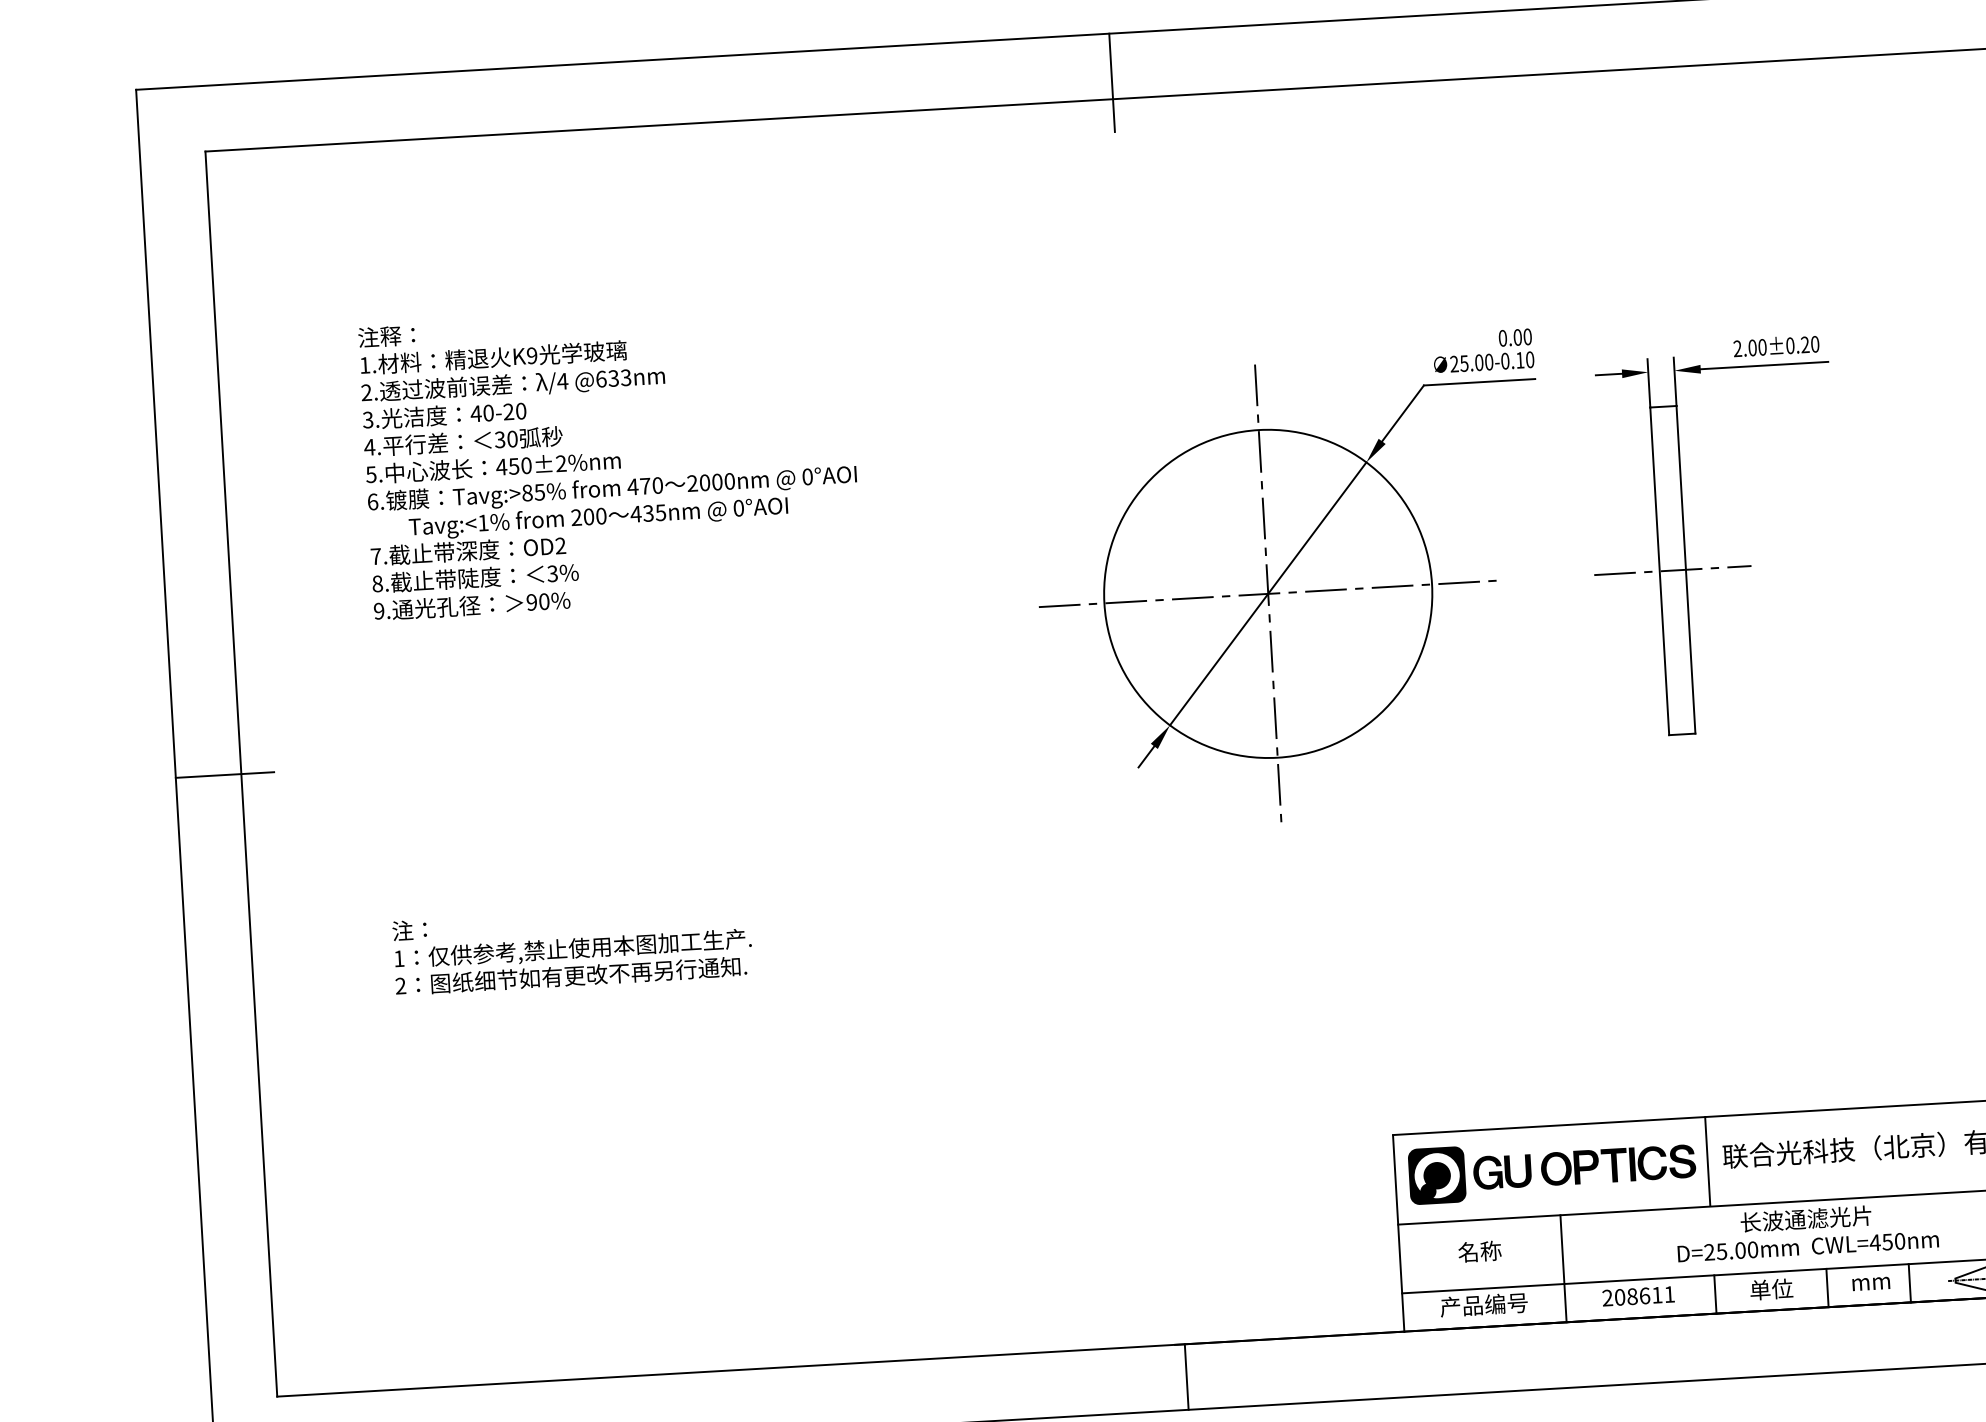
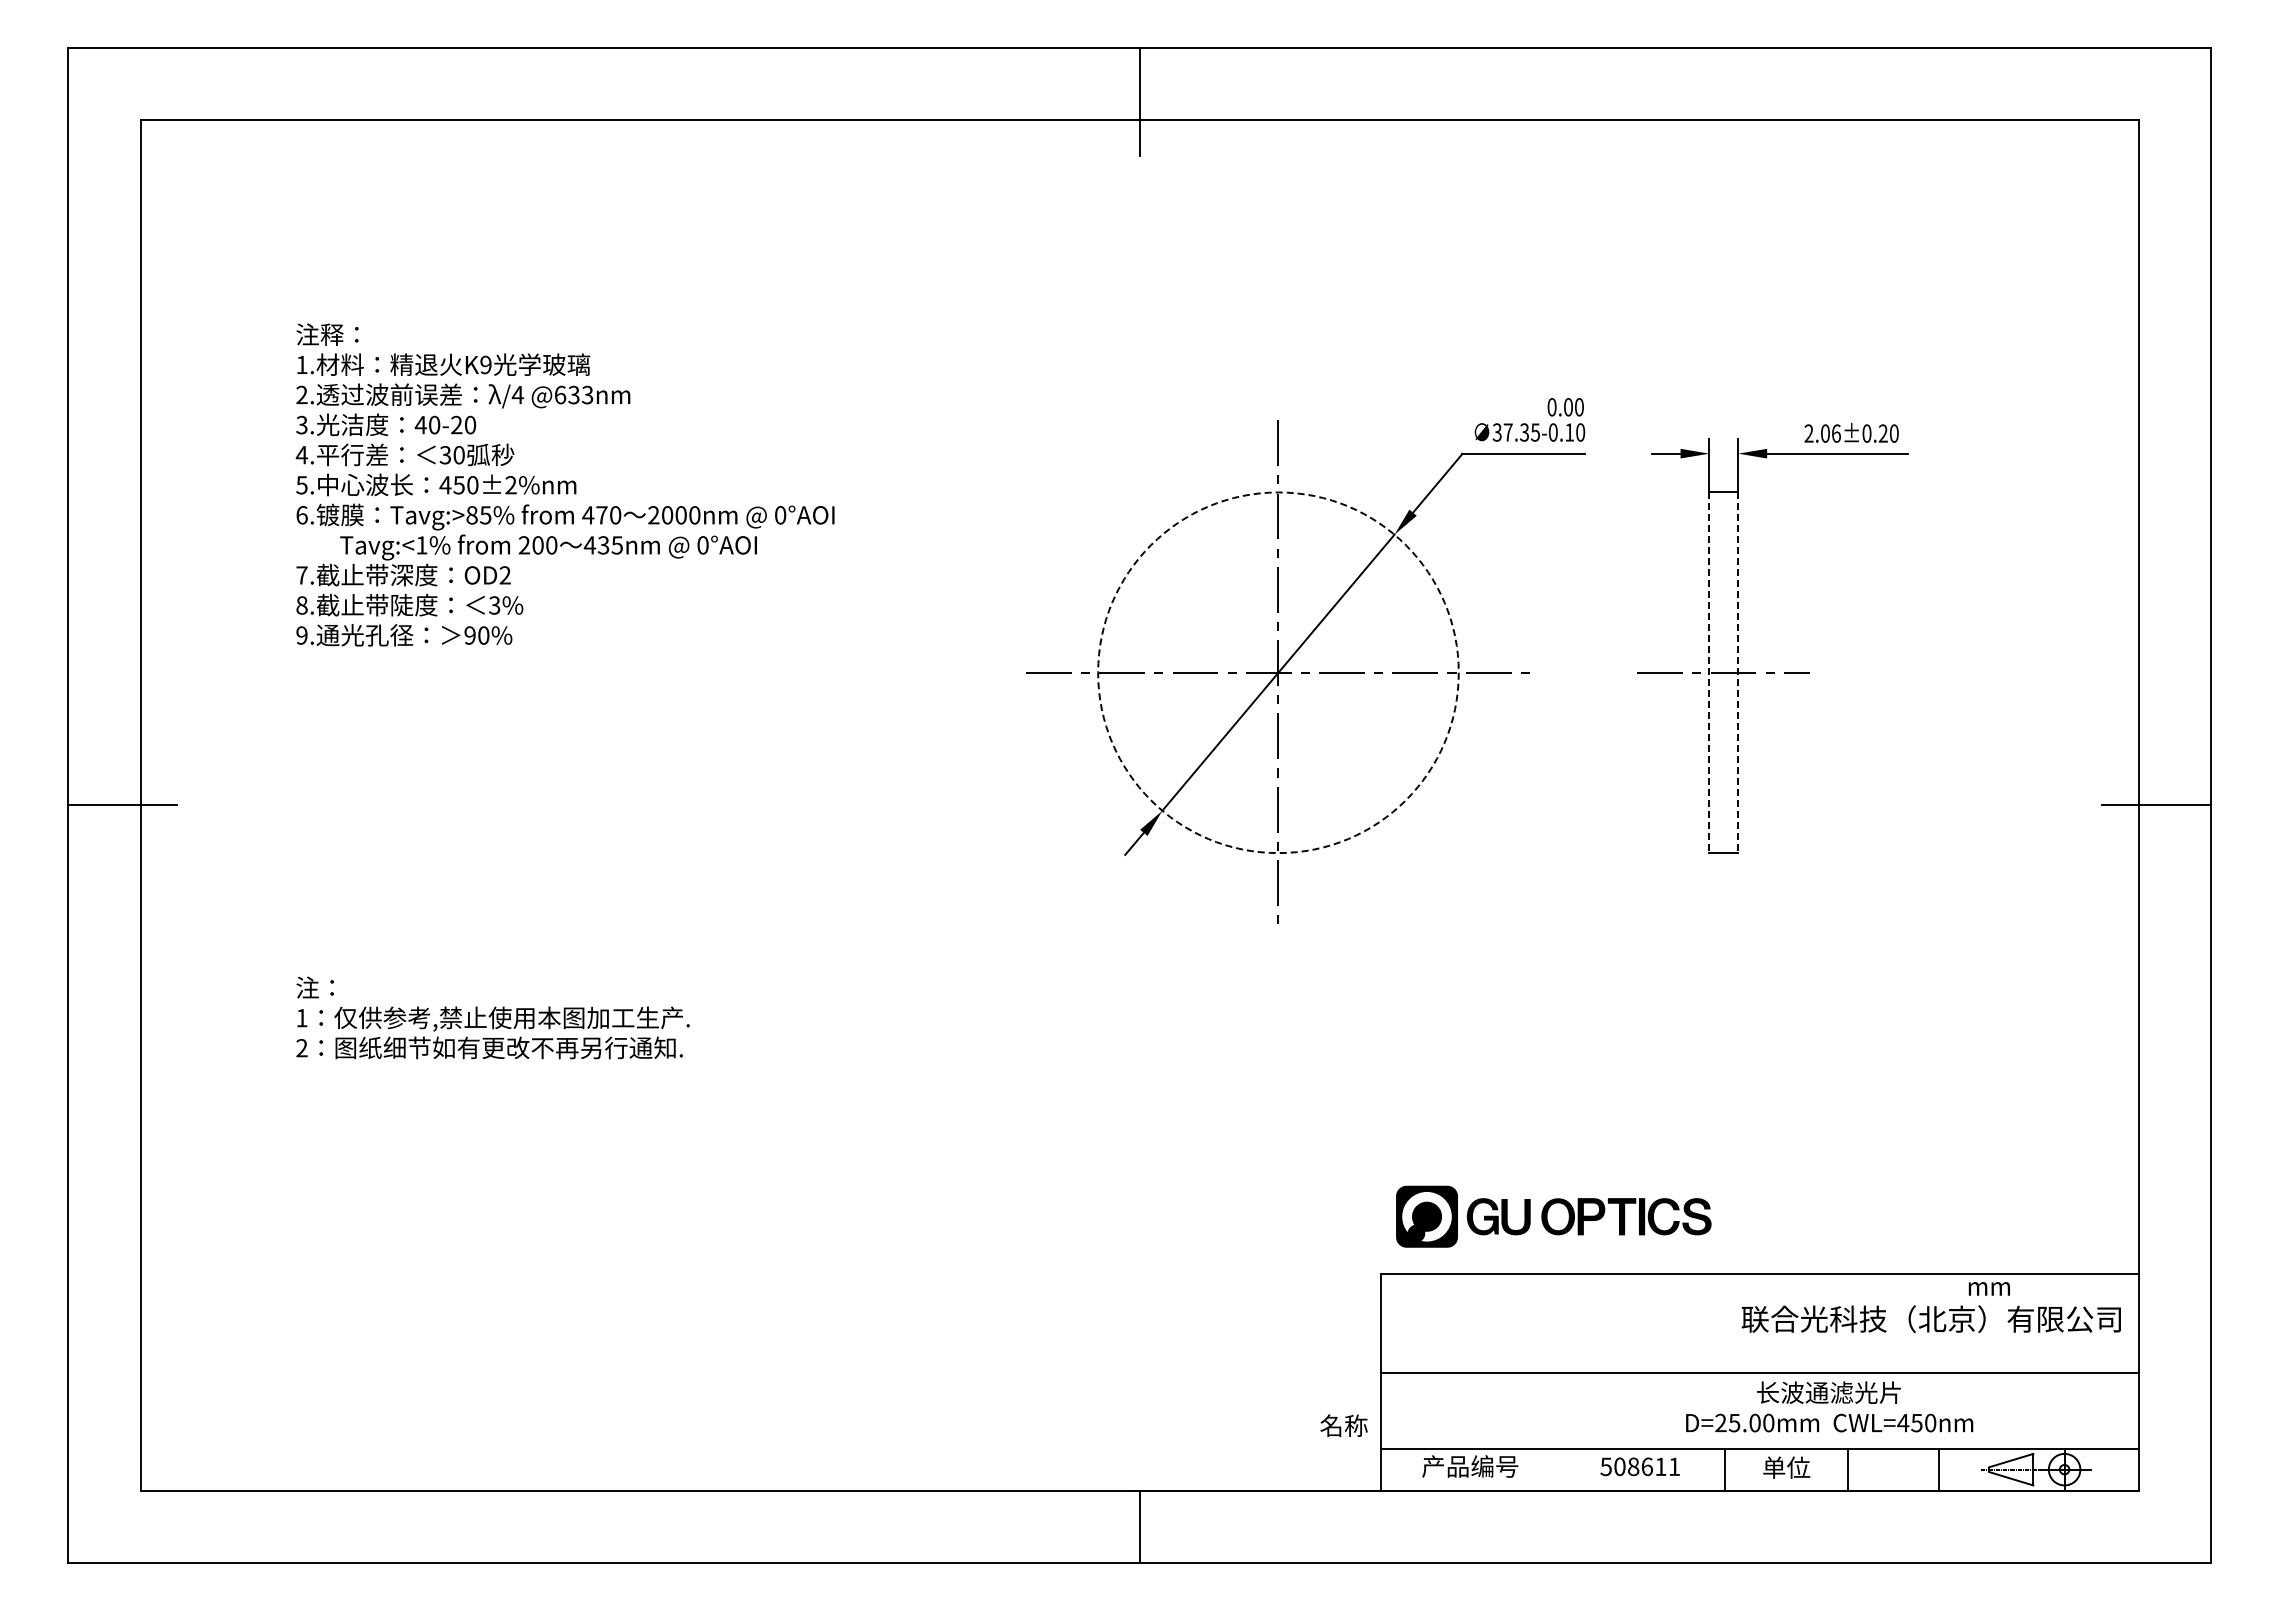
text: (1762, 347) -> (1836, 433), 2.00±0.20 -> 2.06±0.20
text: (1470, 363) -> (1515, 432), 25.00 -> 37.35
line: (1686, 570) -> (1738, 673), solid -> dashed
line: (1659, 571) -> (1709, 673), solid -> dashed
circle: (1268, 593) -> (1278, 672), solid -> dashed
line: (1707, 1161) -> (1724, 1323), removed
part: (1552, 1168) -> (1553, 1216), moved
text: (1479, 1251) -> (1343, 1425), moved
line: (1563, 1268) -> (1559, 1431), removed
text: (1870, 1283) -> (1988, 1288), moved
text: (1606, 1297) -> (1605, 1466), 208611 -> 508611

